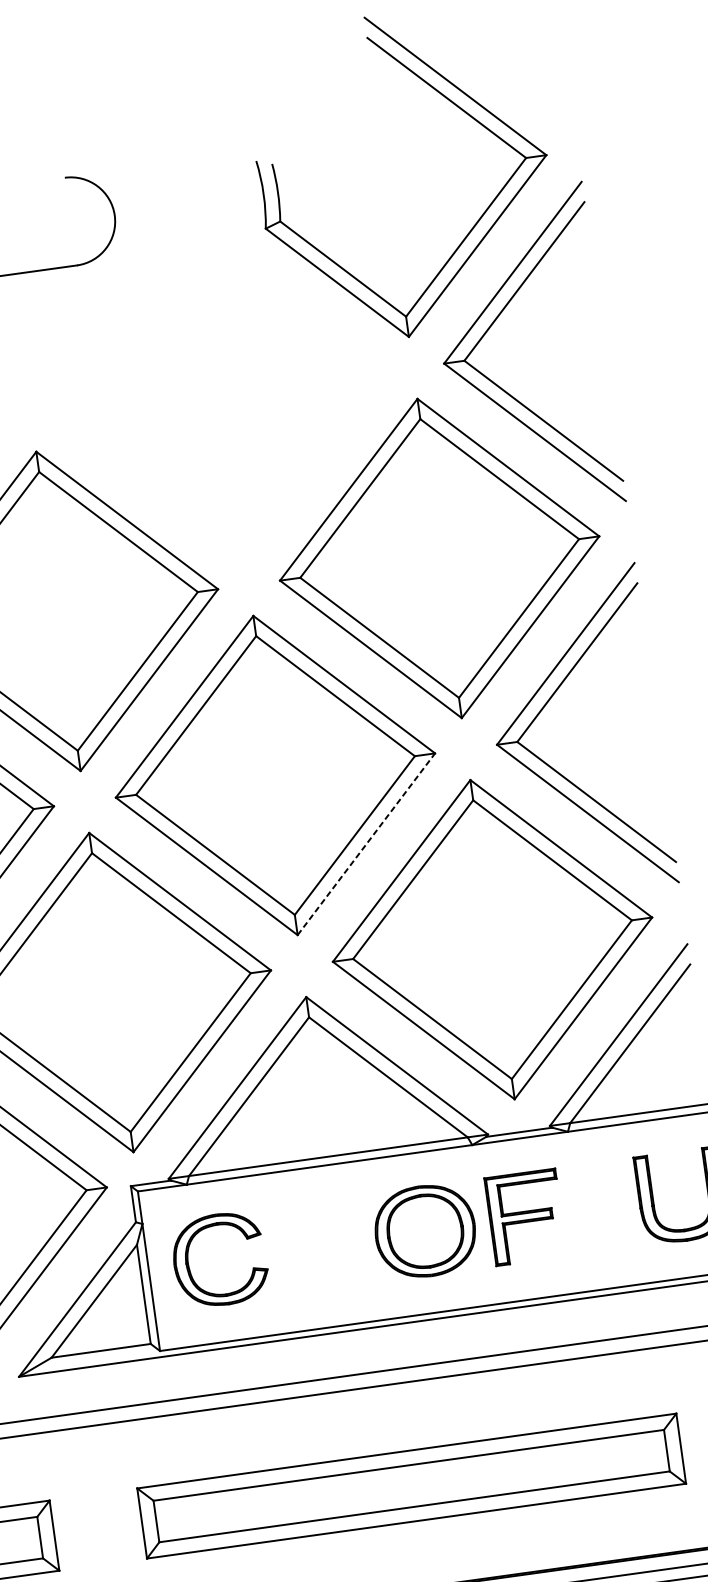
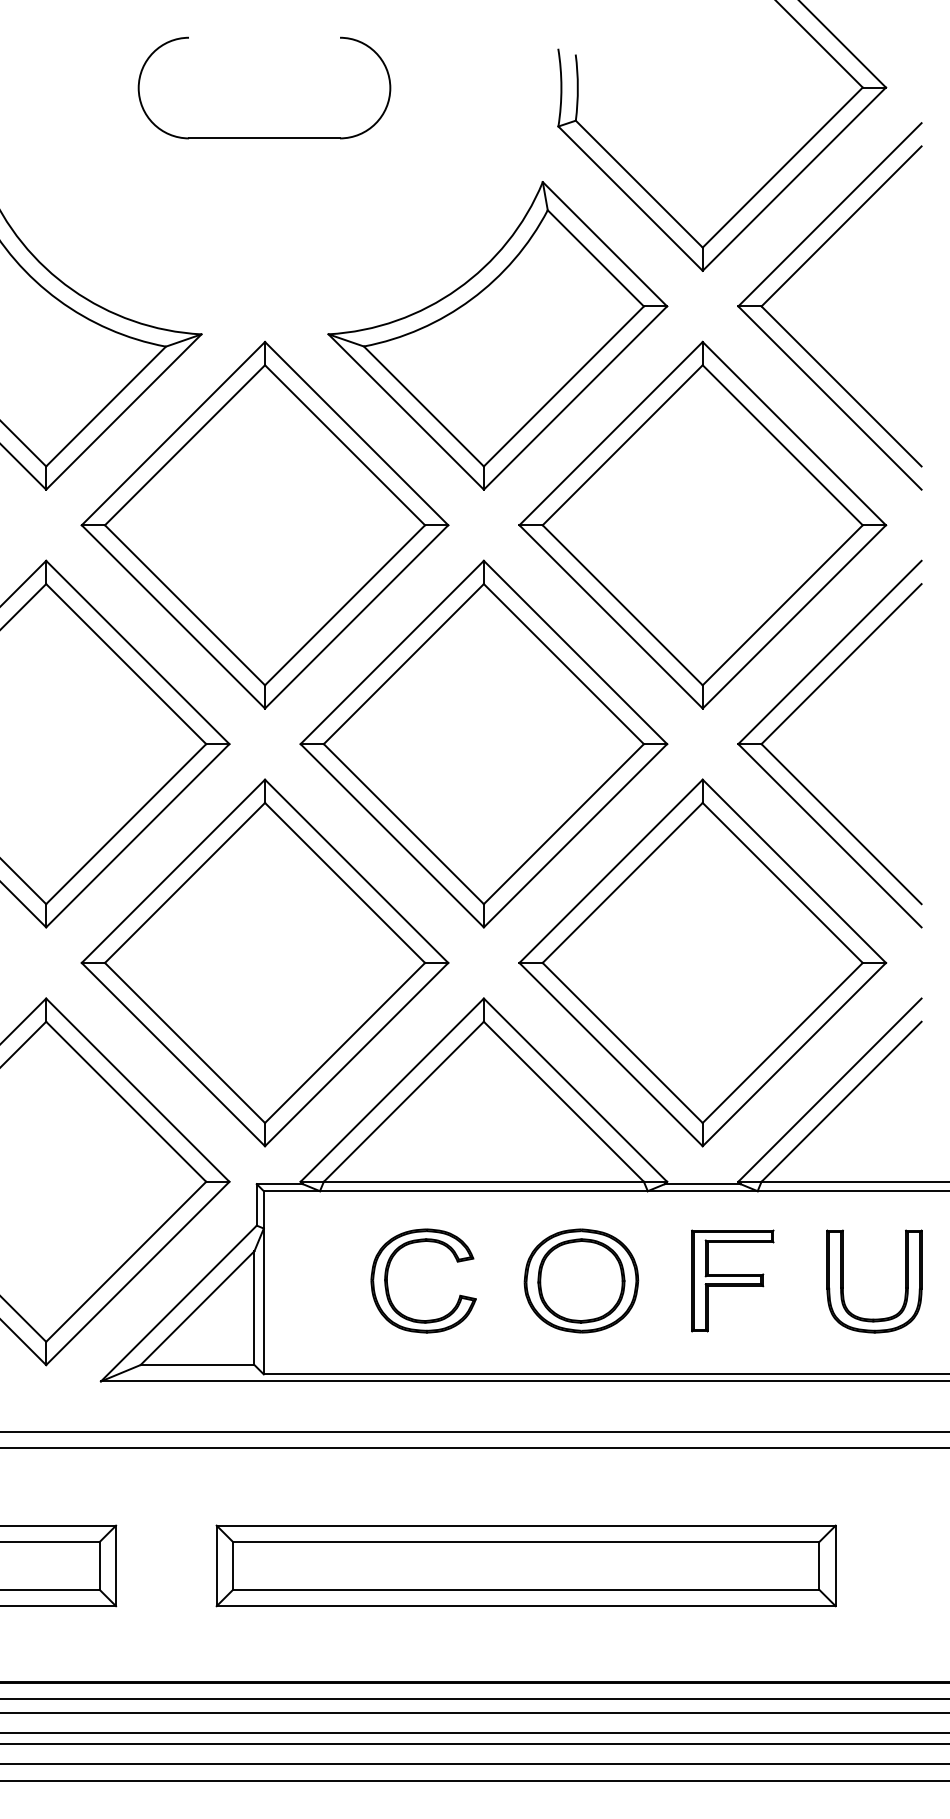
part: (237, 418) -> (497, 335), added
line: (366, 844) -> (575, 835), dashed -> solid
part: (525, 1216) -> (732, 1280), moved
part: (189, 1267) -> (388, 1284), moved

